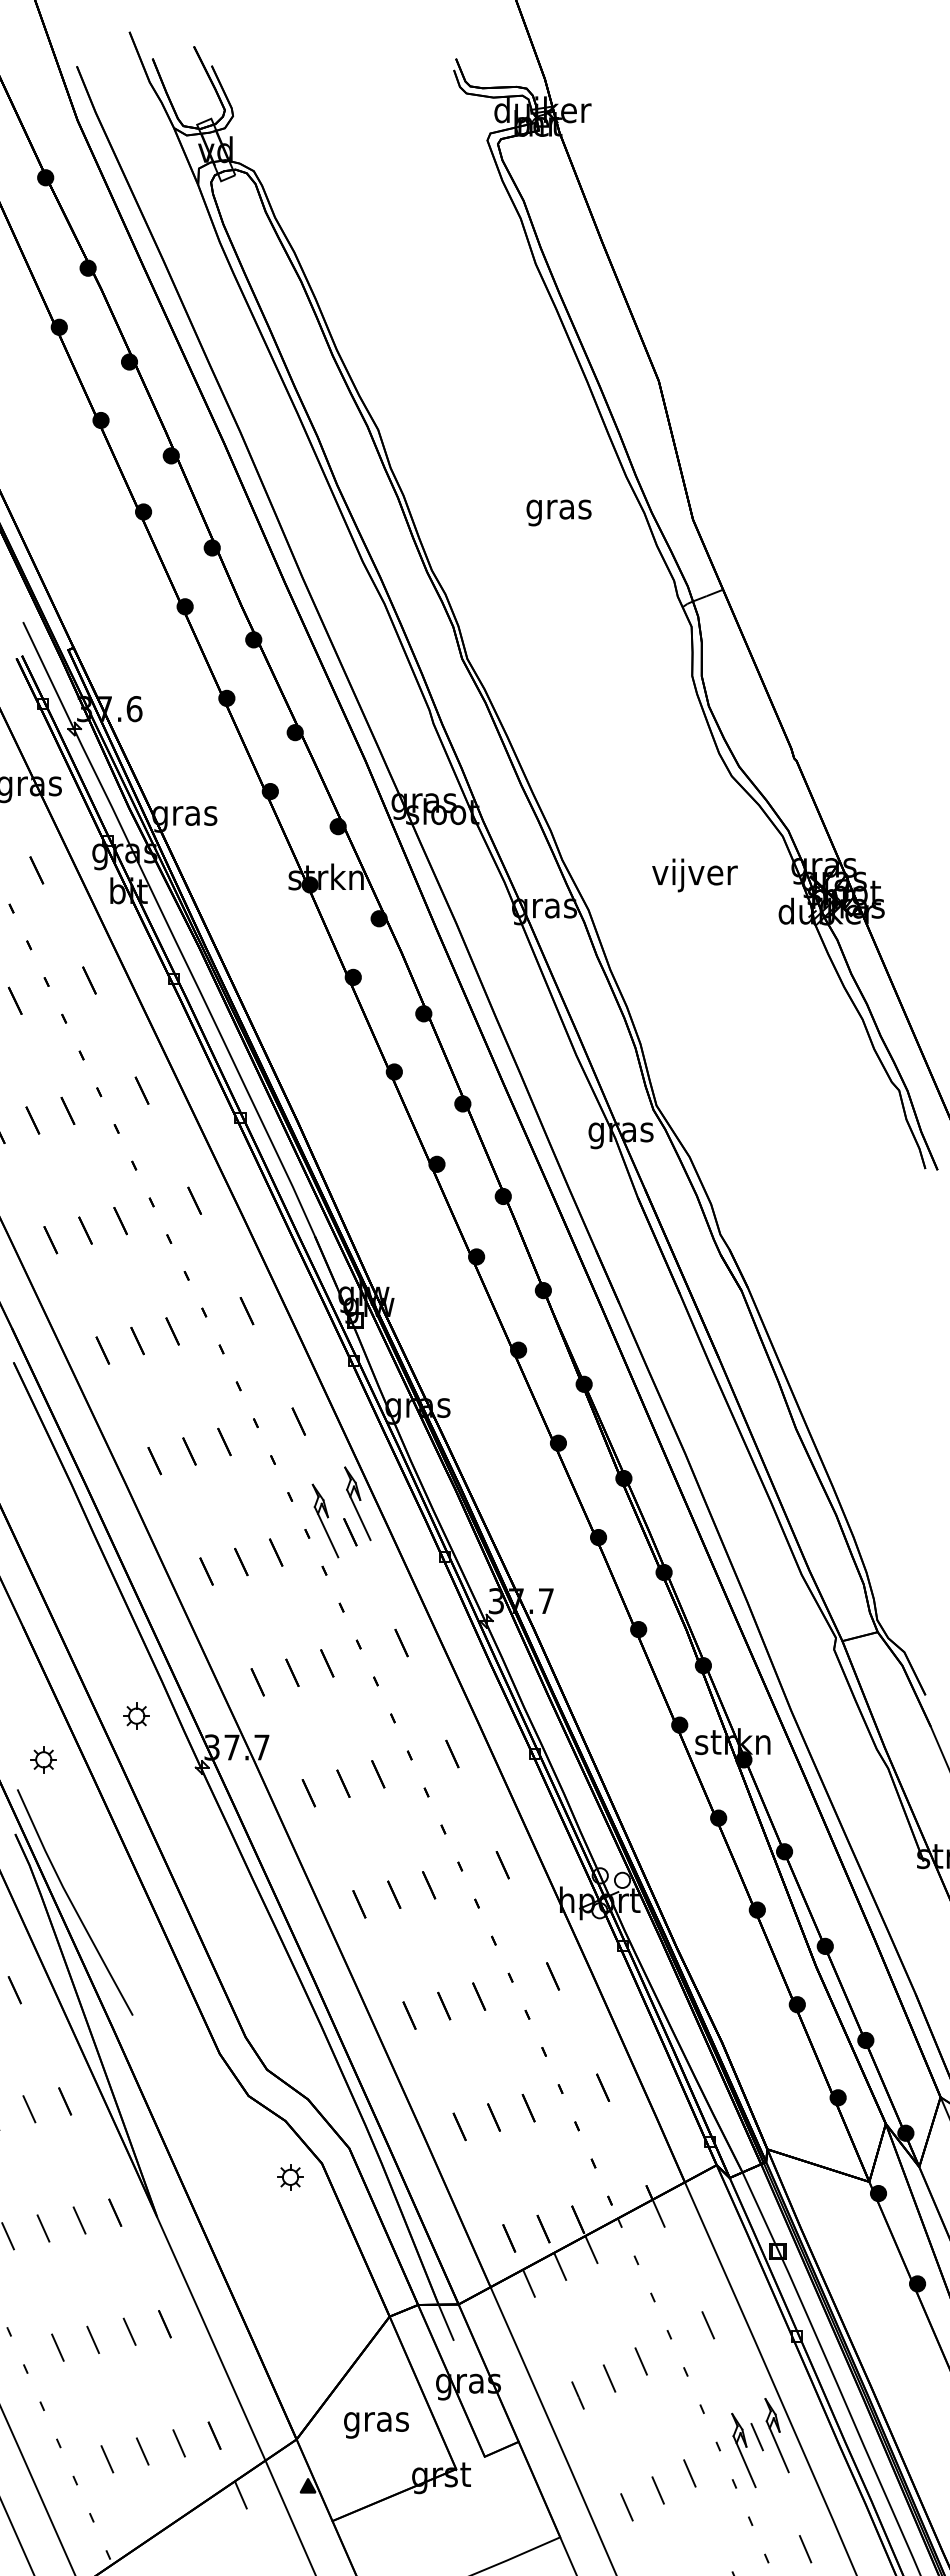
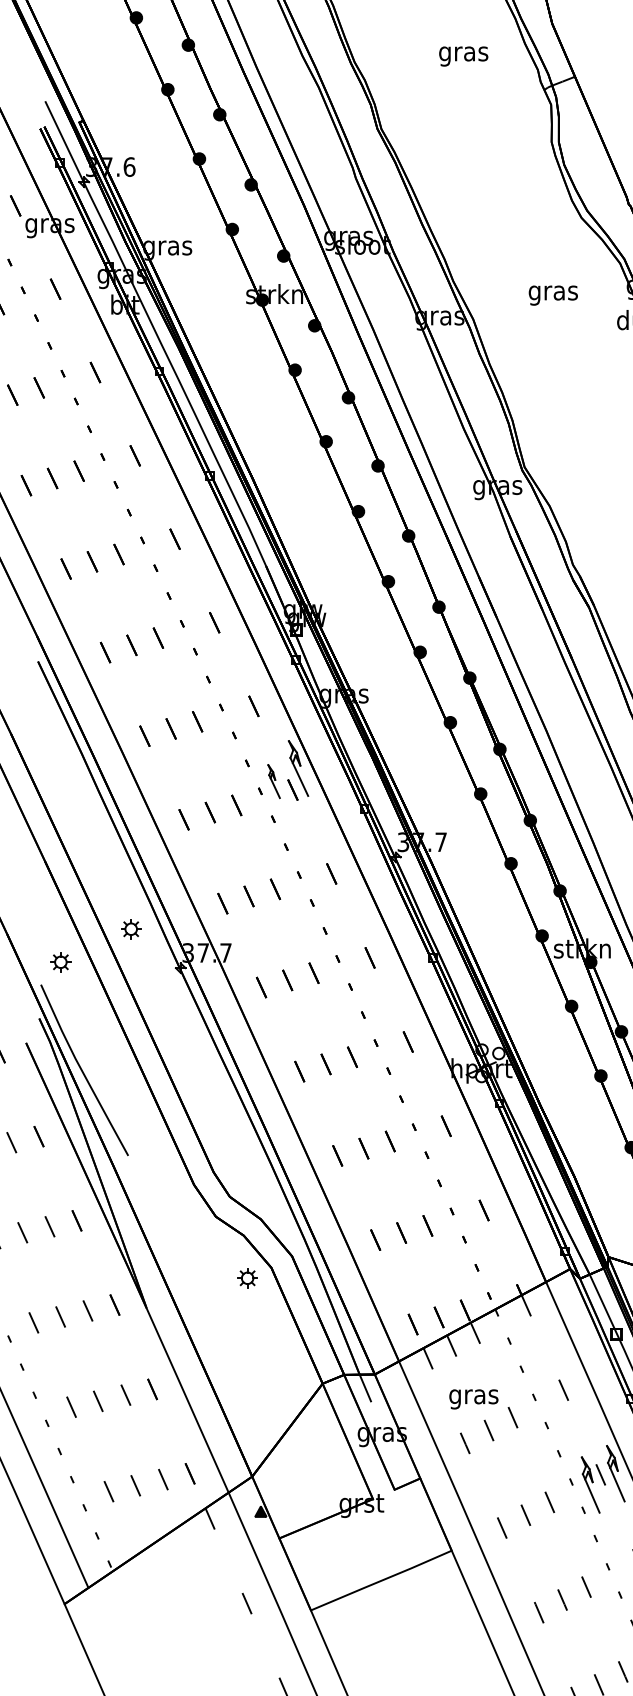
text: (558, 512) -> (463, 56), moved
text: (694, 875) -> (553, 293), vijver -> gras
part: (325, 1520) -> (274, 781), size x0.6
text: (376, 2425) -> (473, 1399), moved

